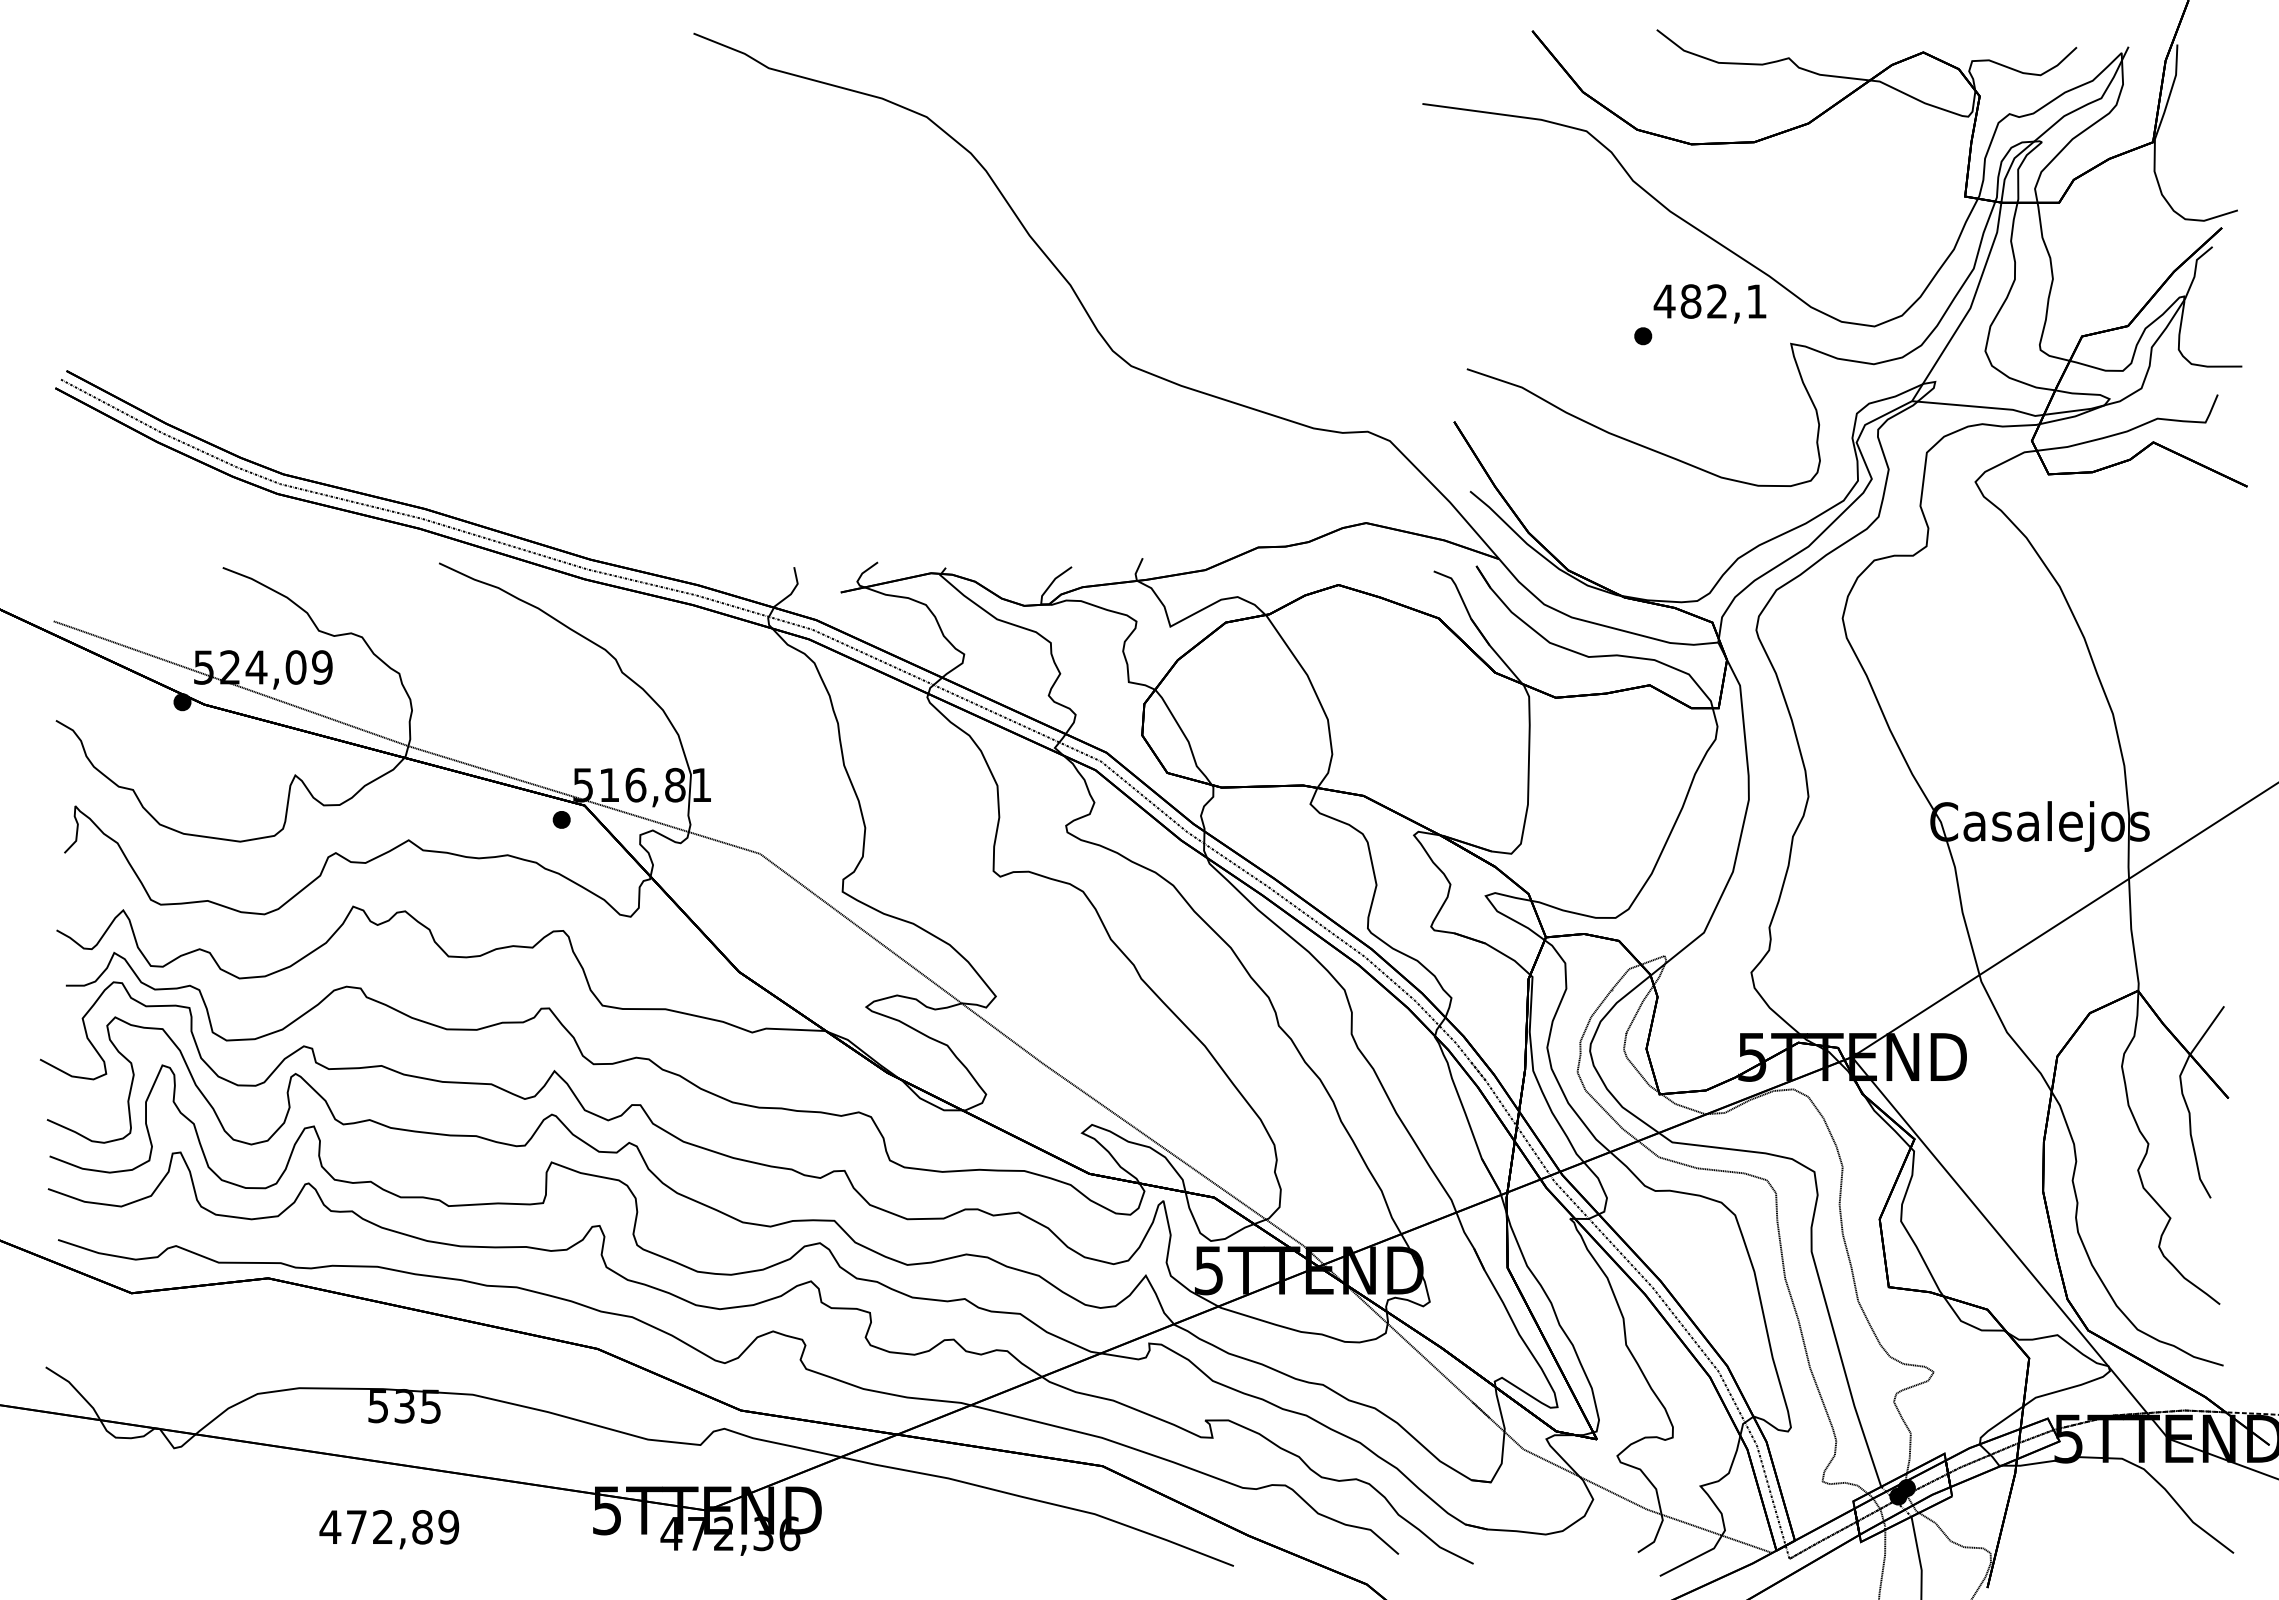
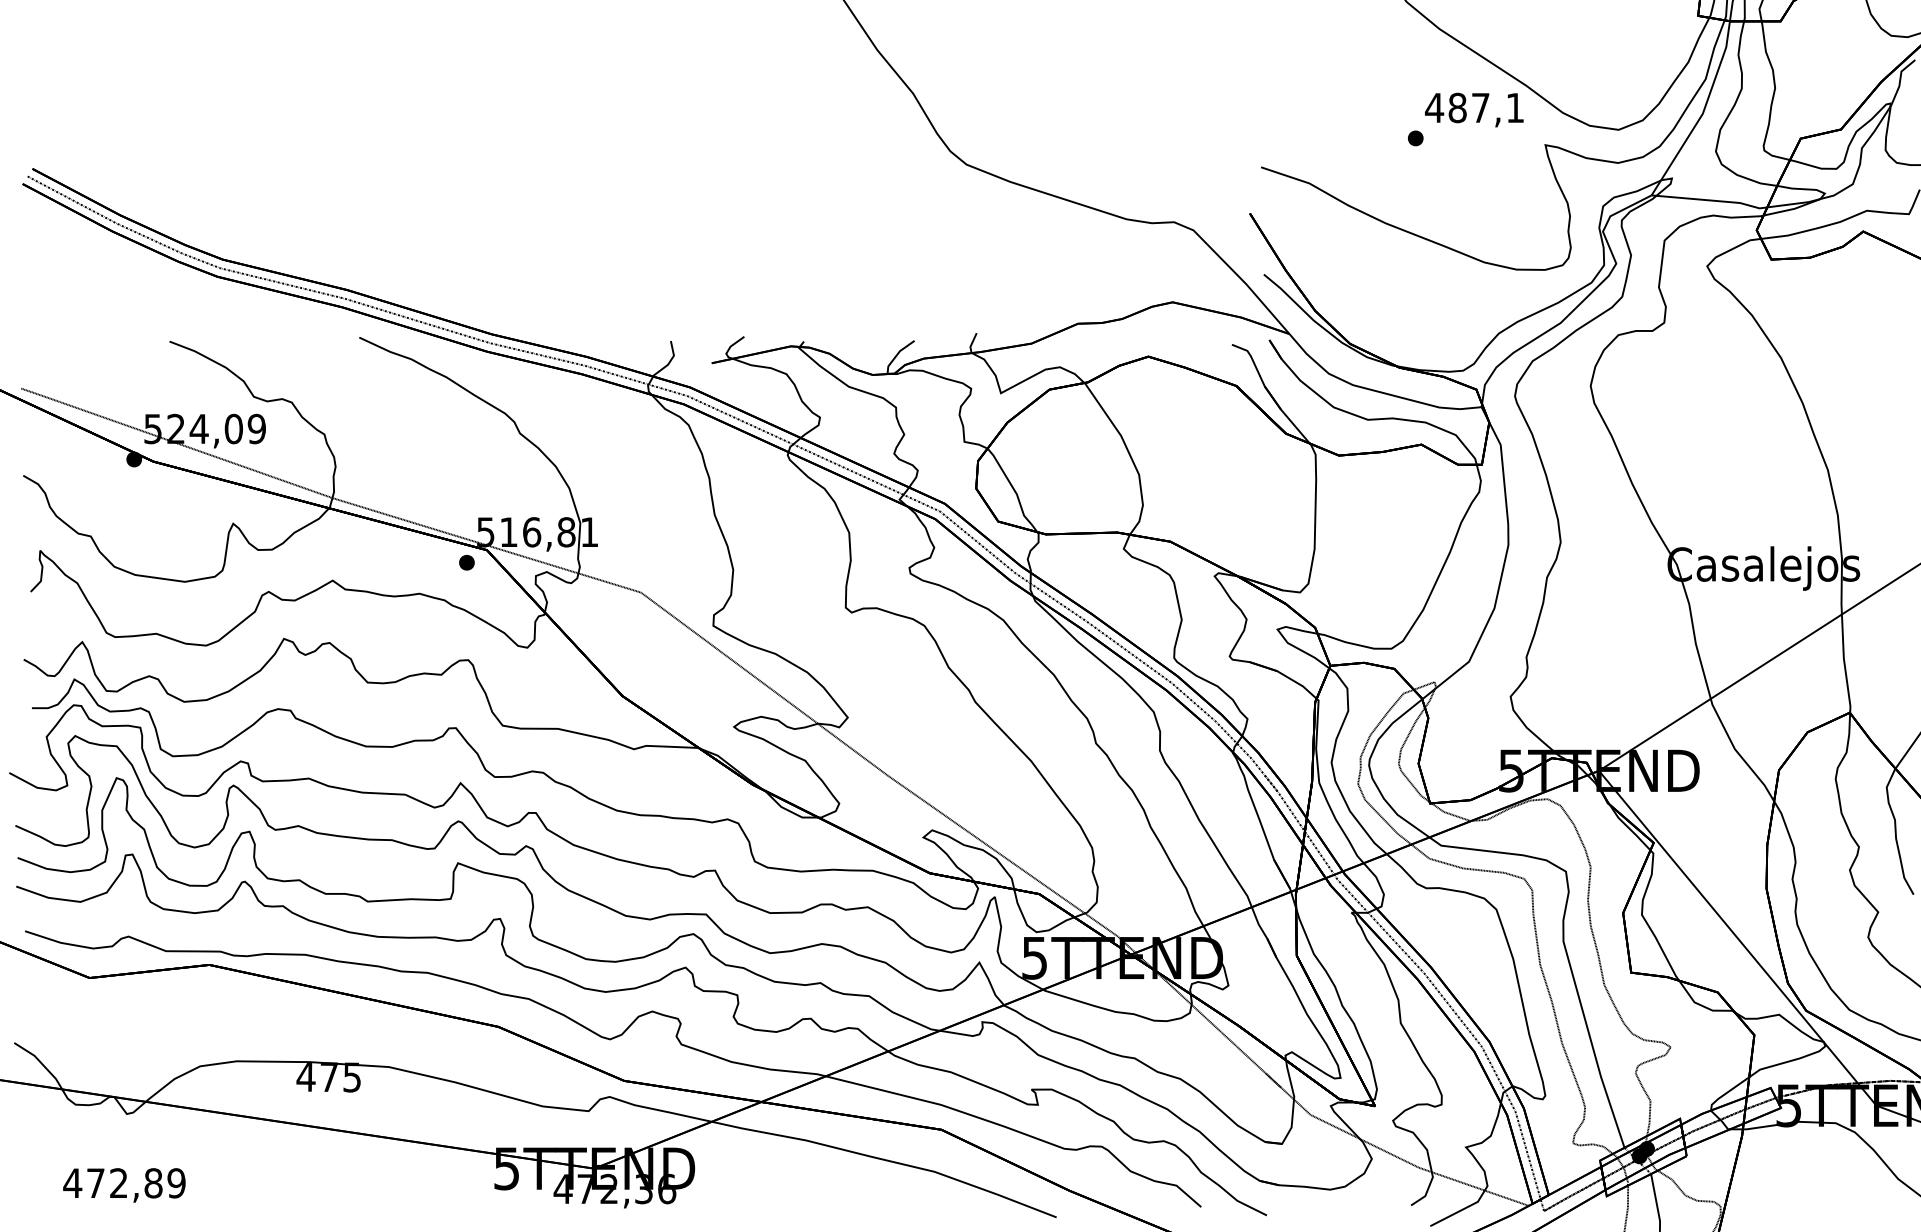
text: (1716, 301) -> (1480, 107), 482,1 -> 487,1
text: (390, 1406) -> (316, 1077), 535 -> 475
text: (389, 1529) -> (124, 1185), moved

